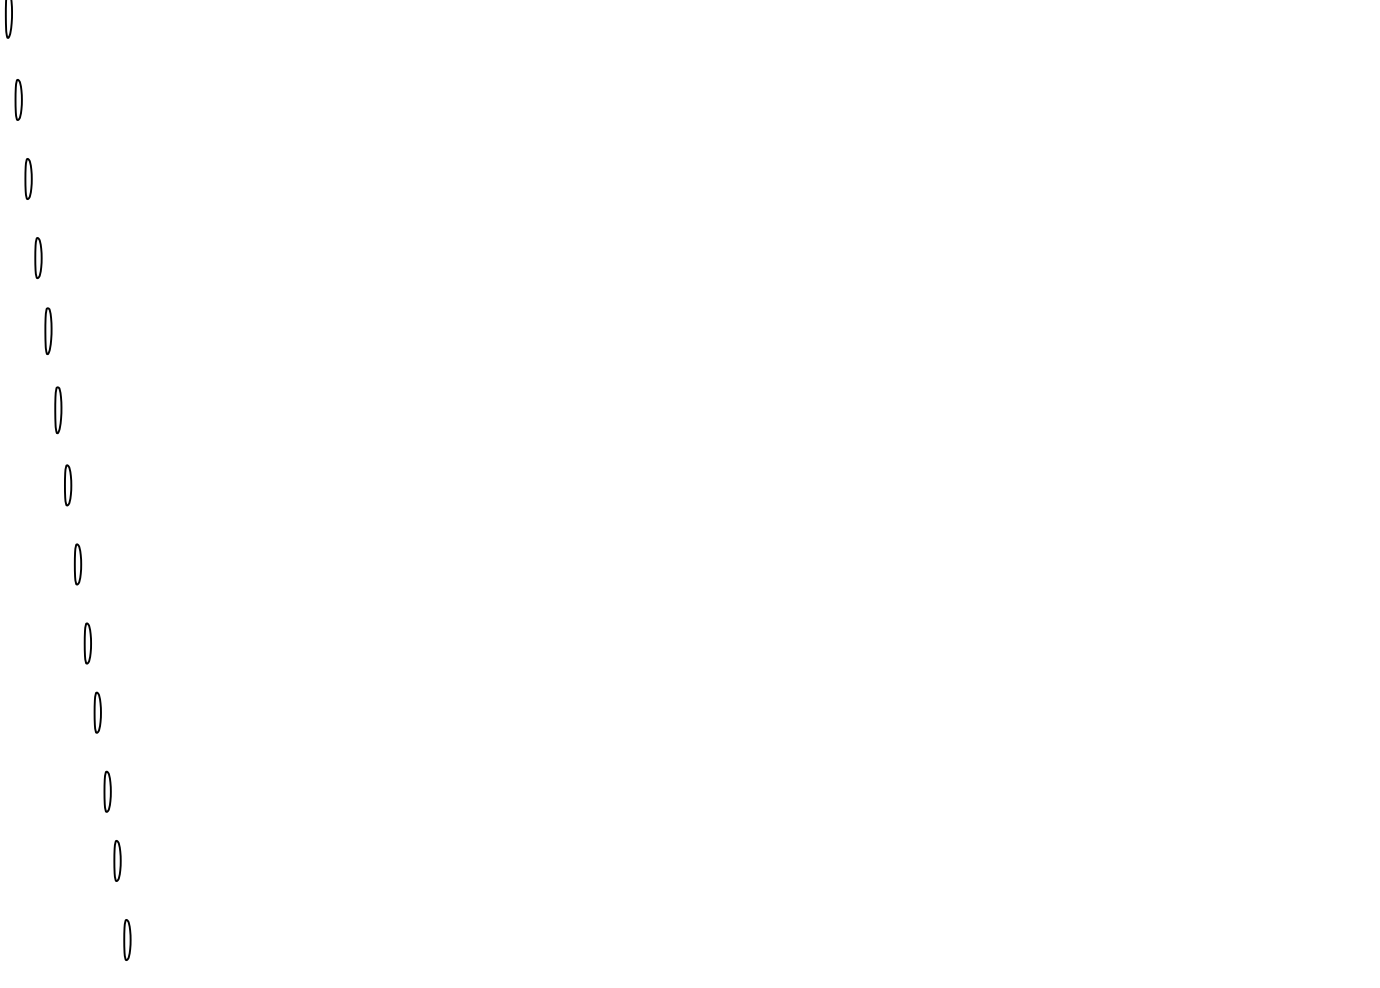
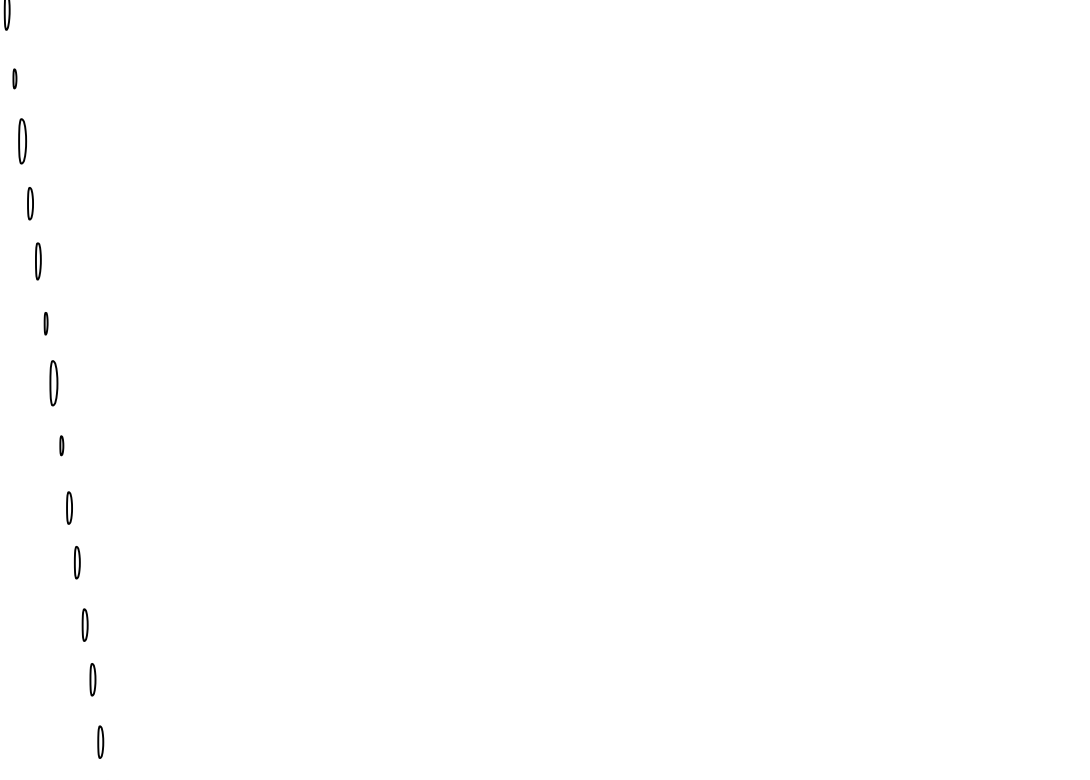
part: (18, 99) -> (14, 78), size x0.6
part: (28, 178) -> (22, 140), size x1.4
part: (57, 409) -> (45, 323), size x0.6
part: (67, 484) -> (53, 382), size x1.4
part: (77, 564) -> (61, 445), size x0.6

